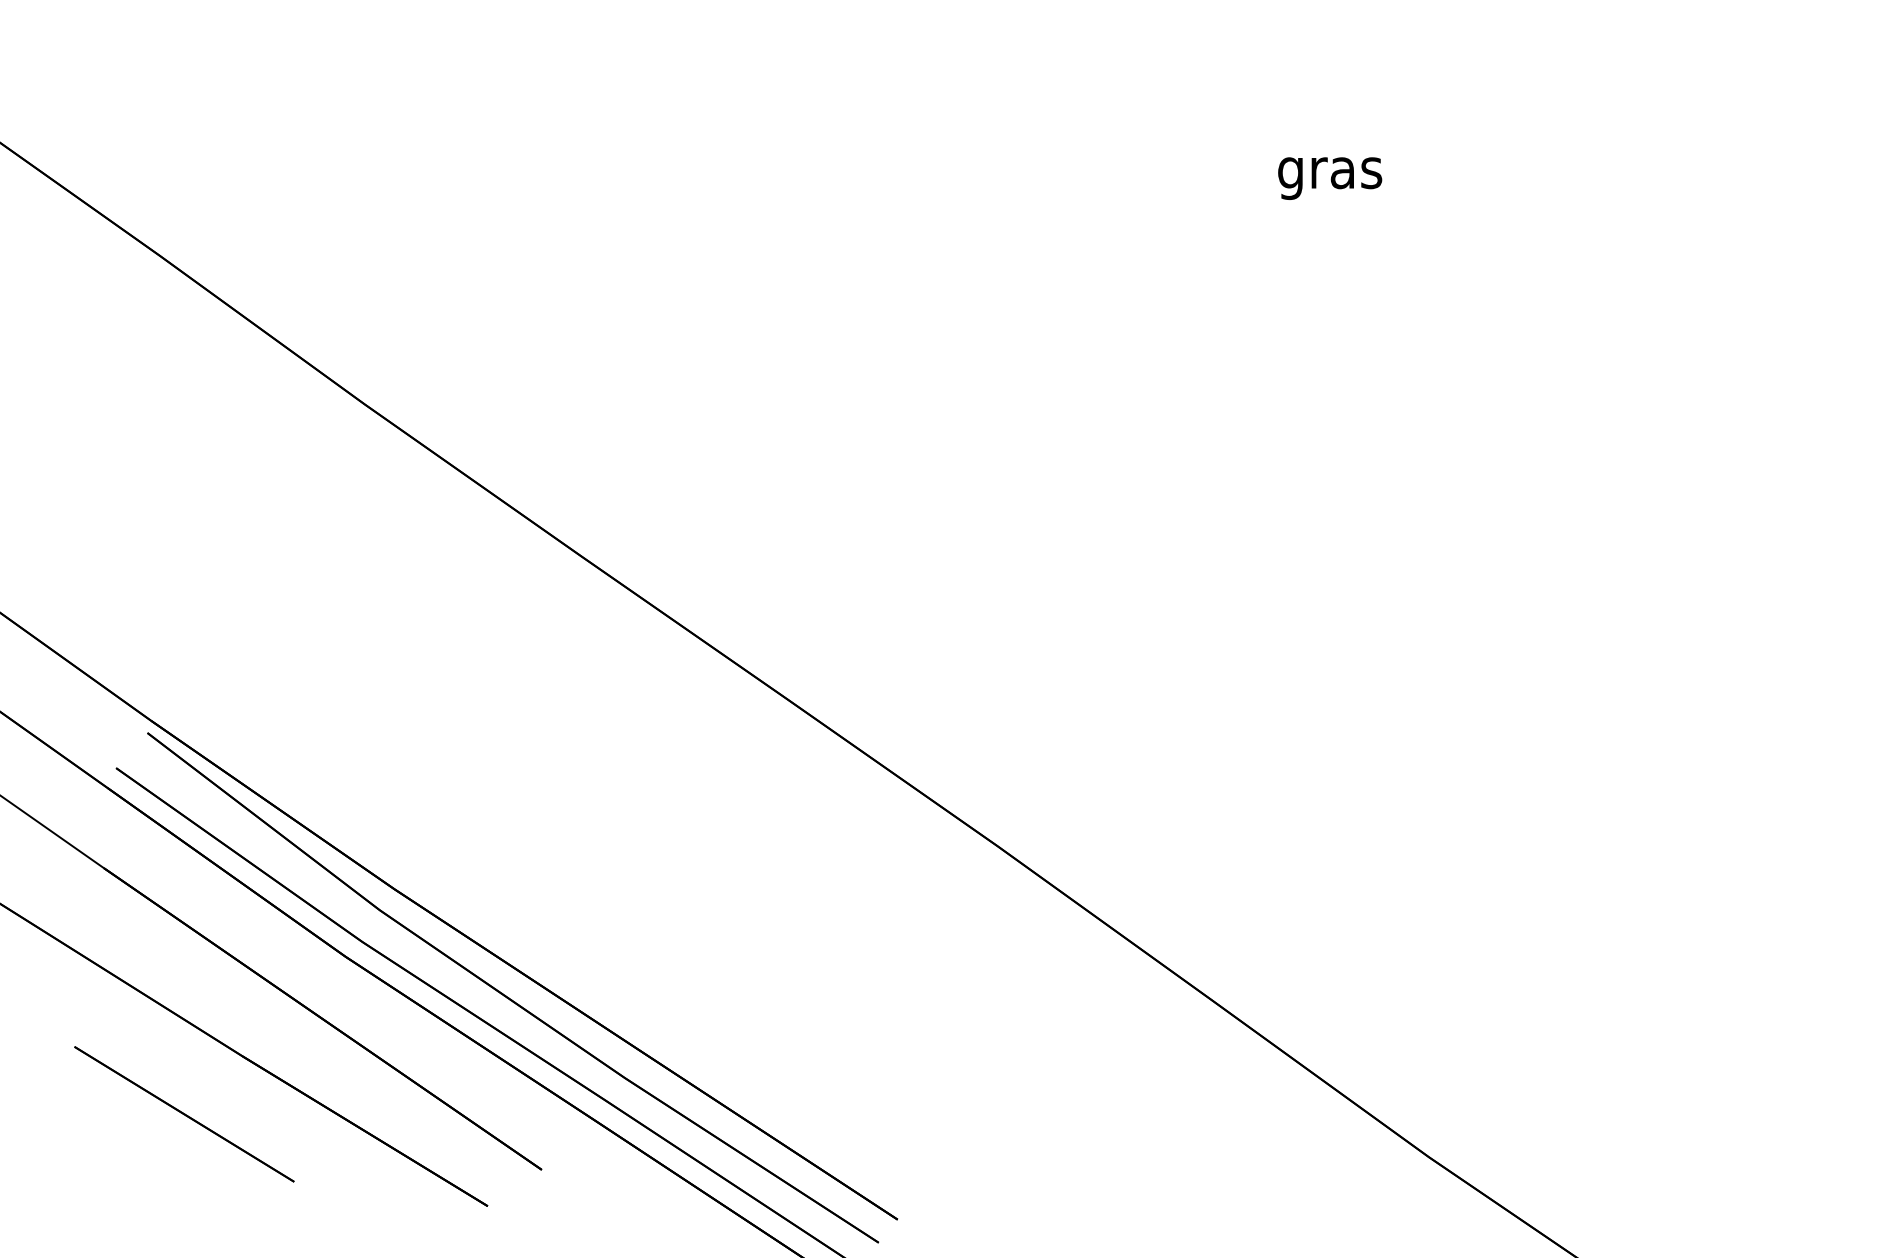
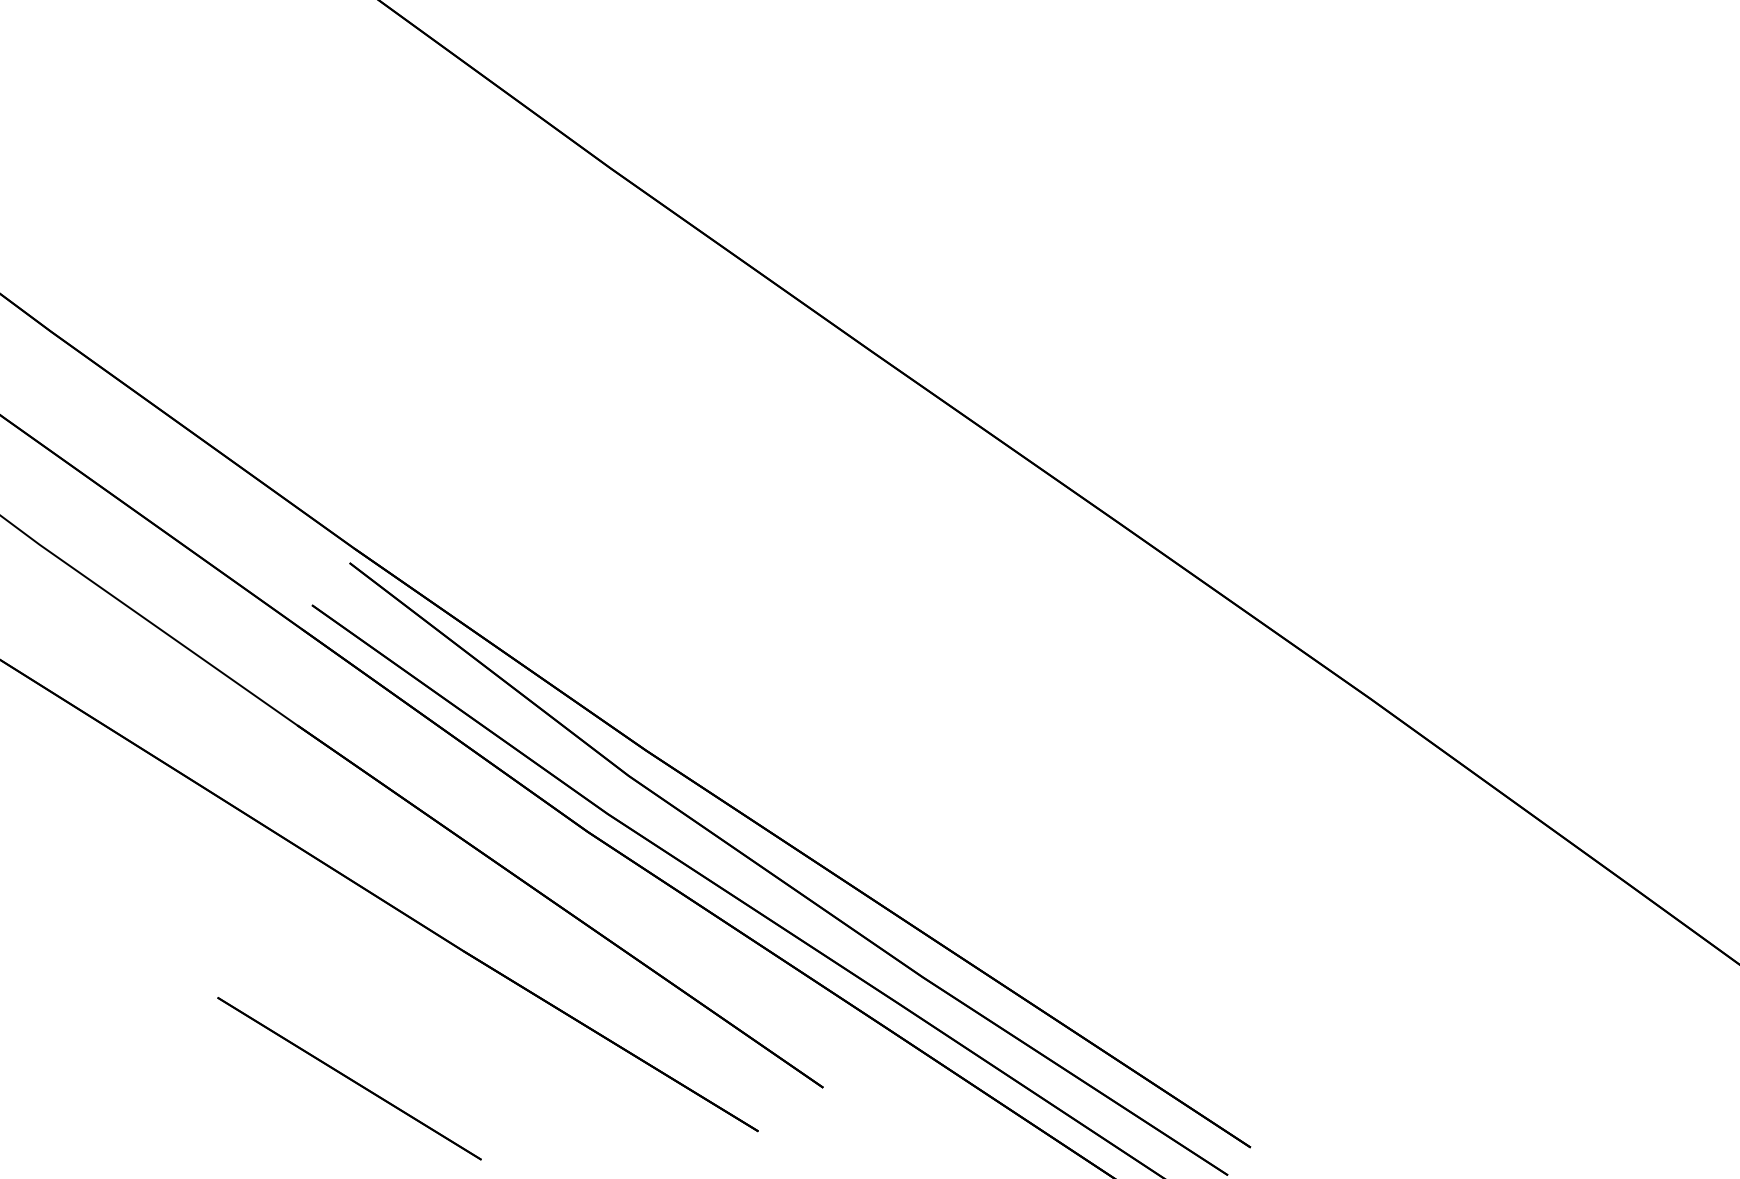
line: (184, 1114) -> (349, 1078), moved

